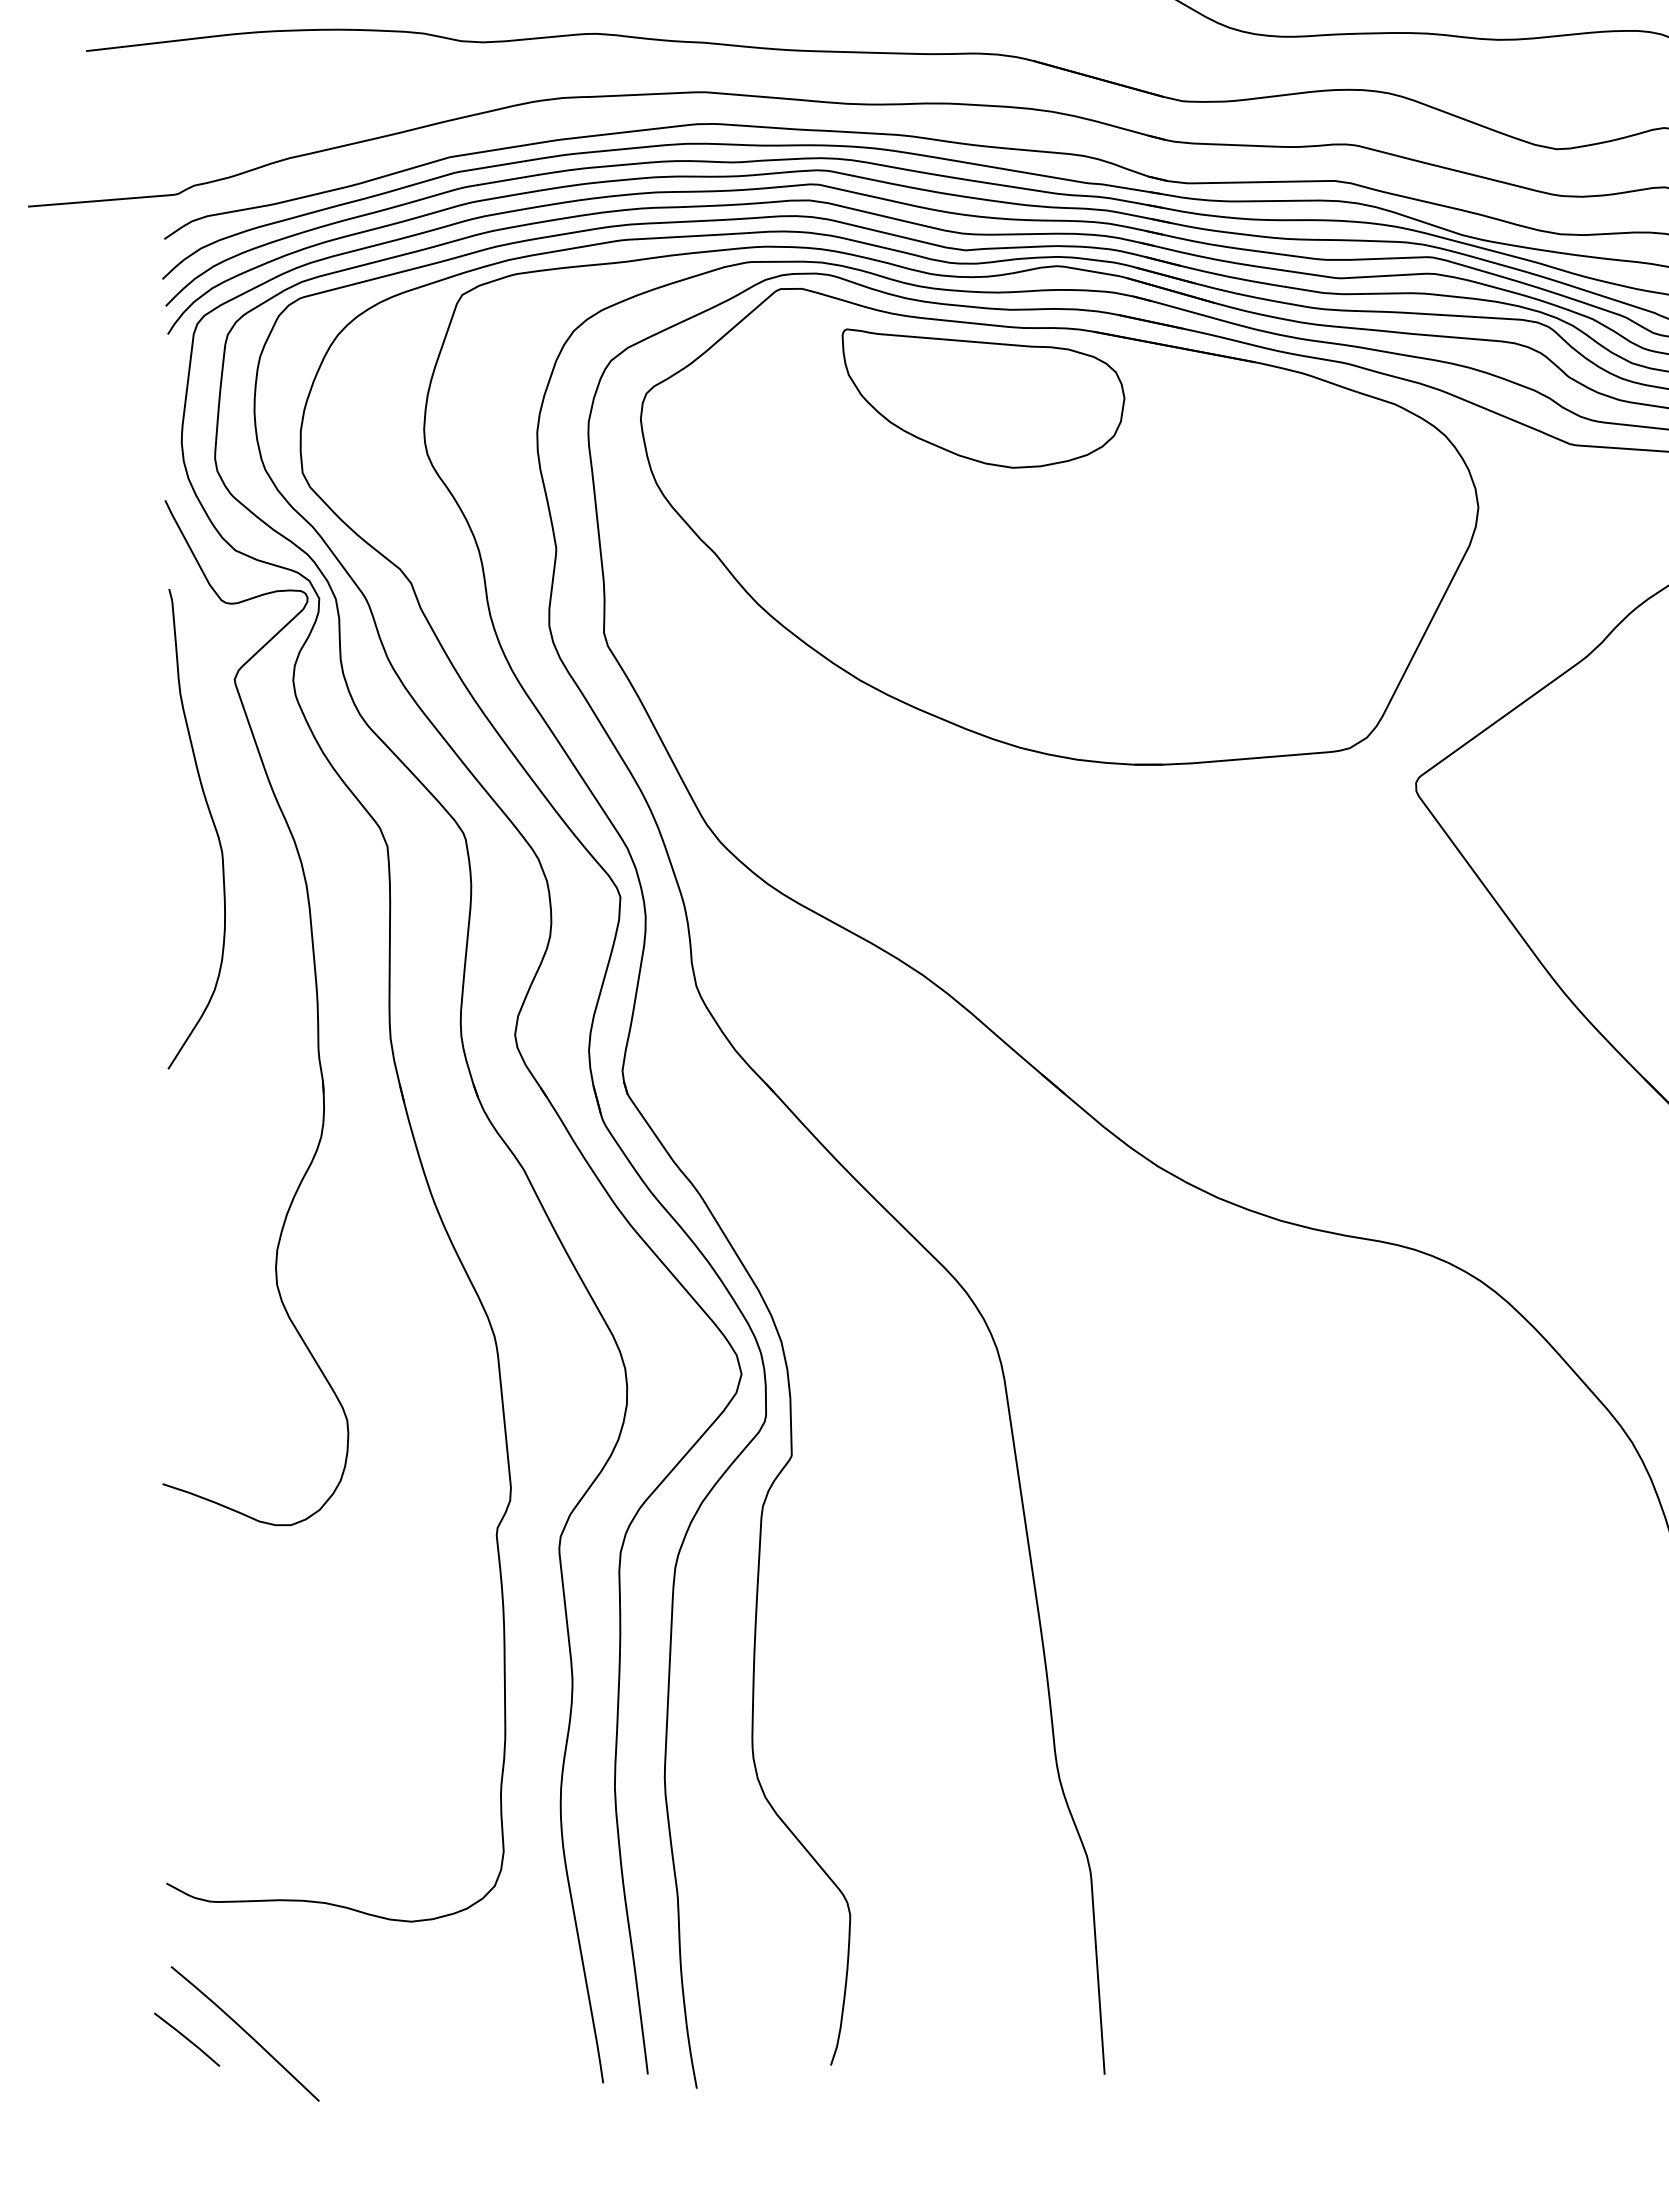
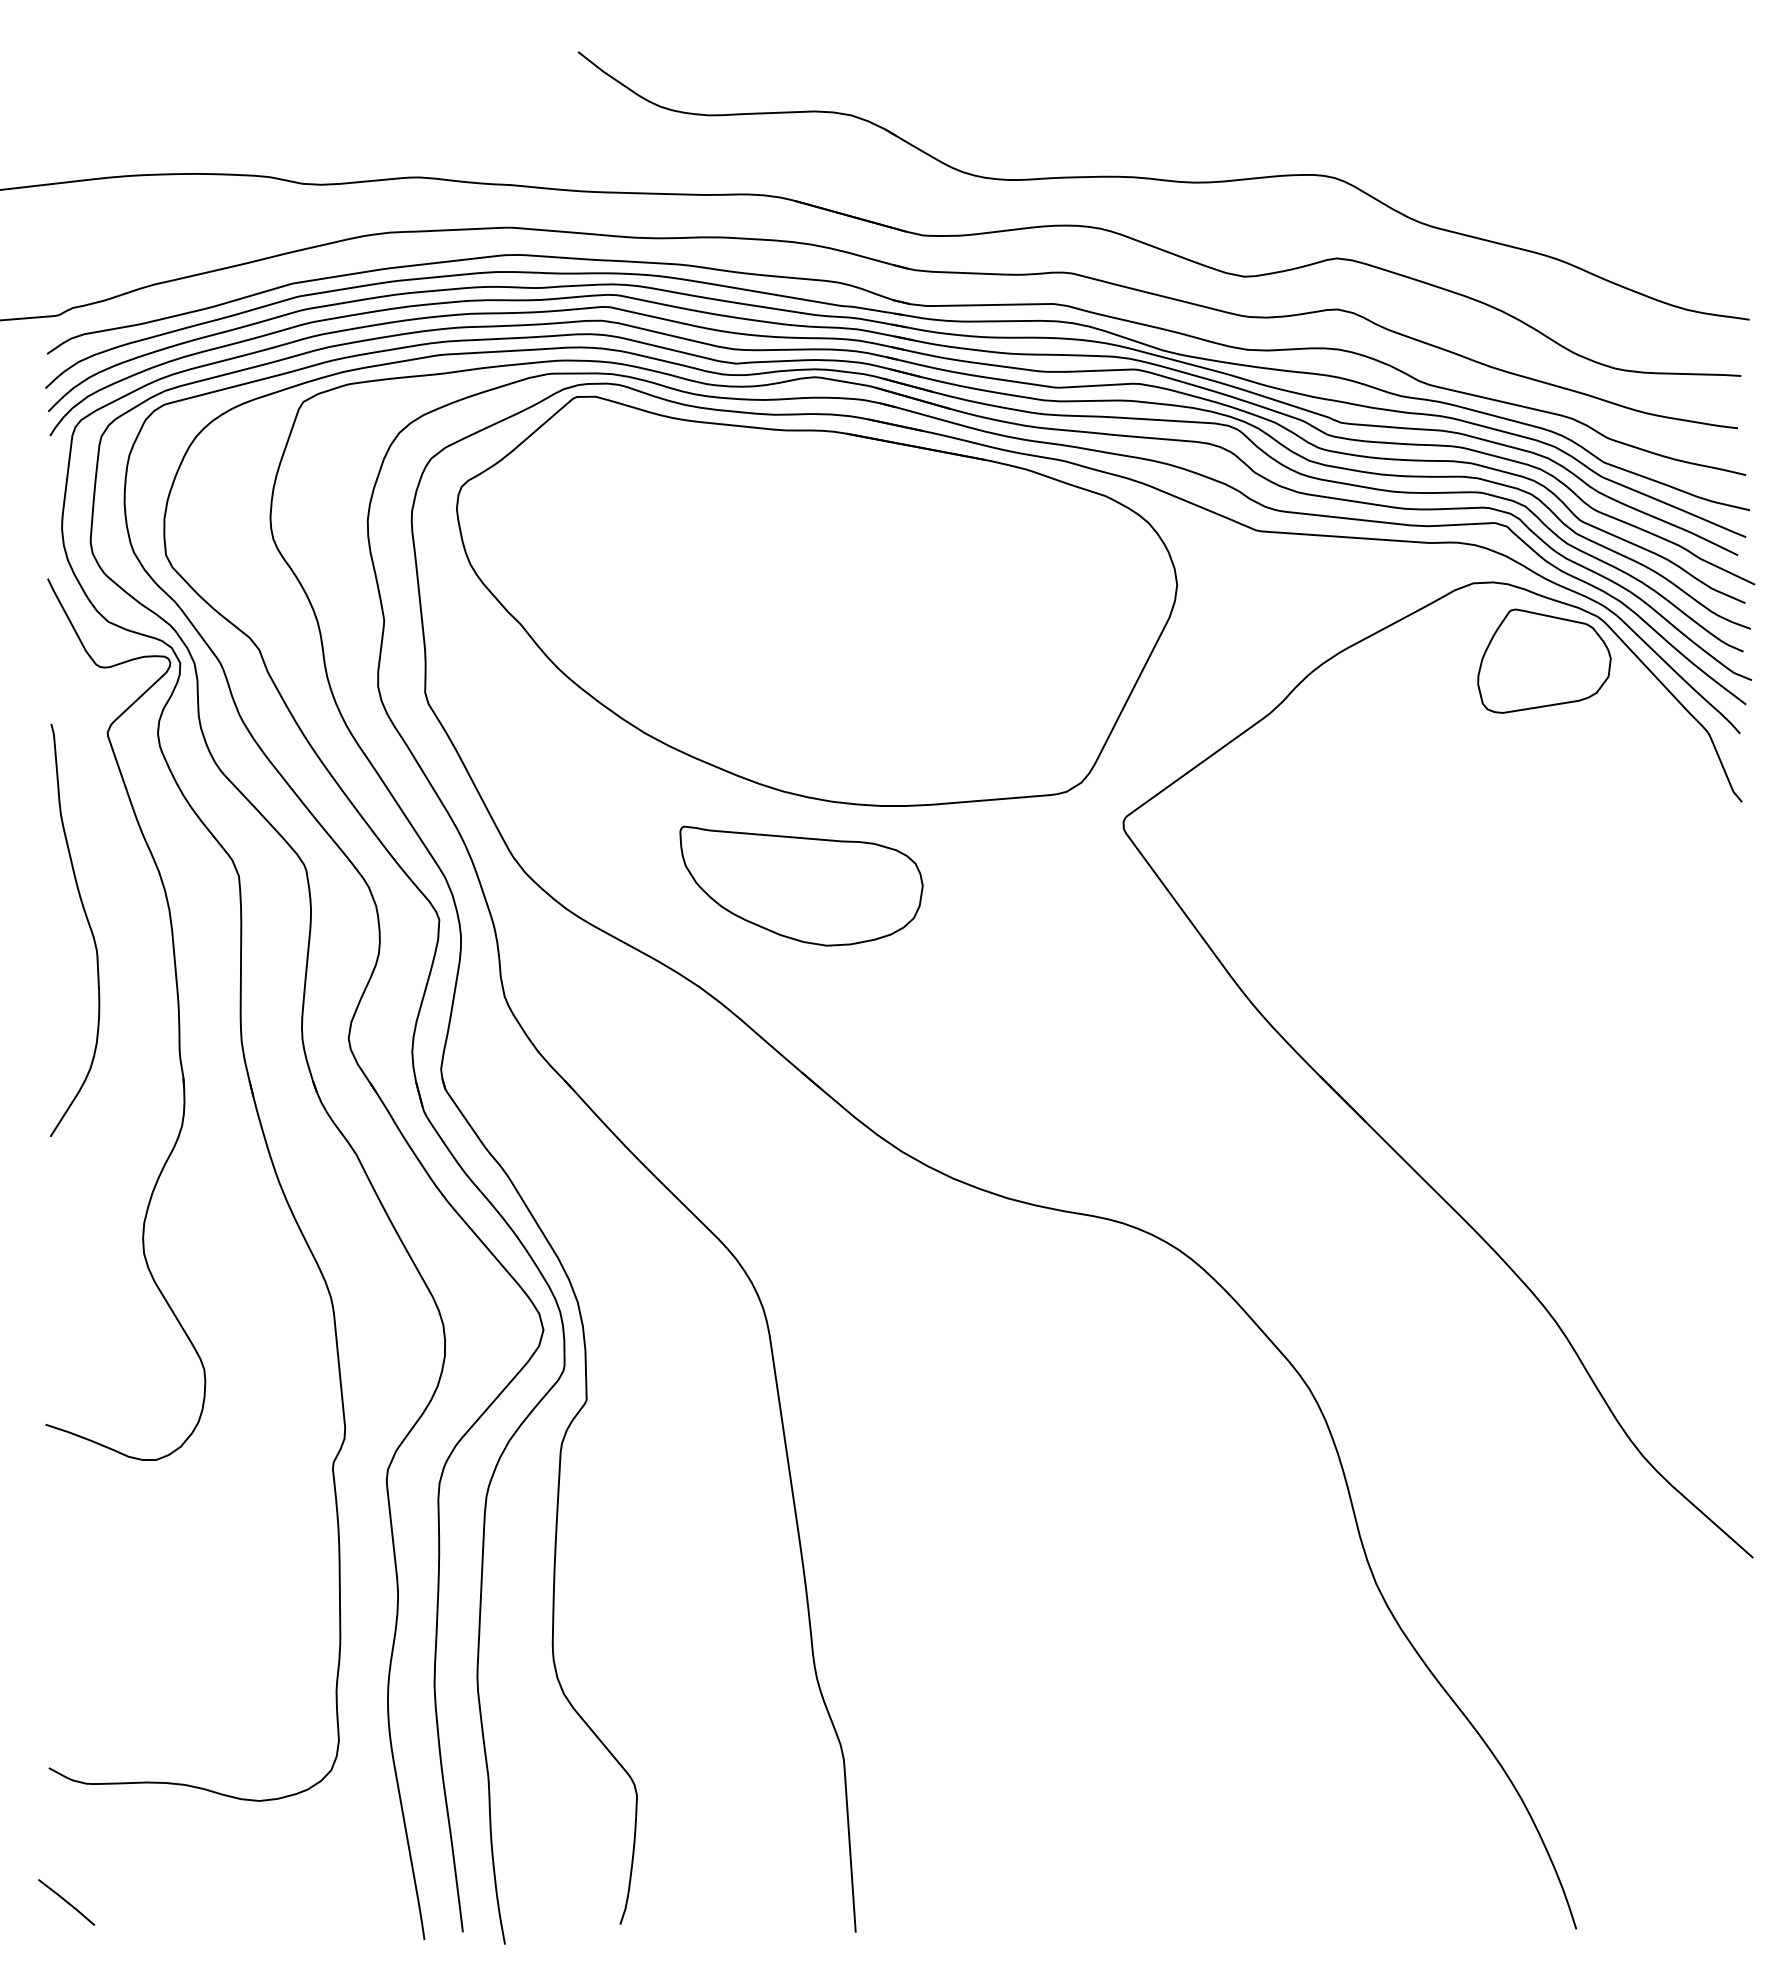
part: (983, 397) -> (801, 885), moved
curve: (212, 823) -> (88, 925), moved
curve: (245, 2032) -> (116, 1896), removed

